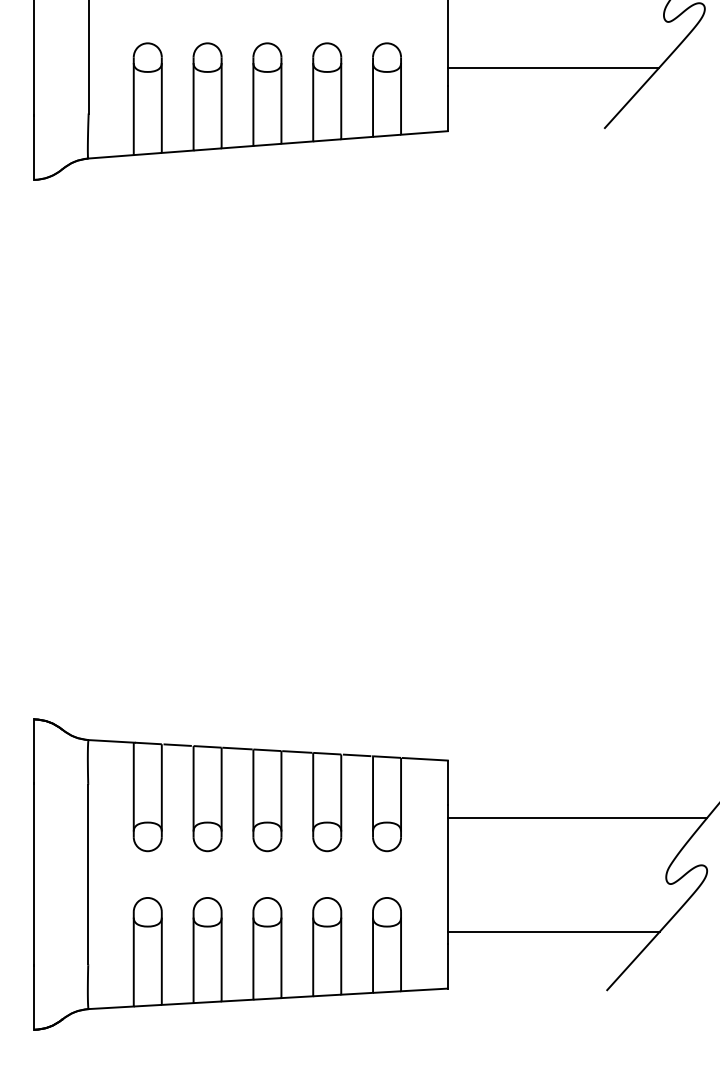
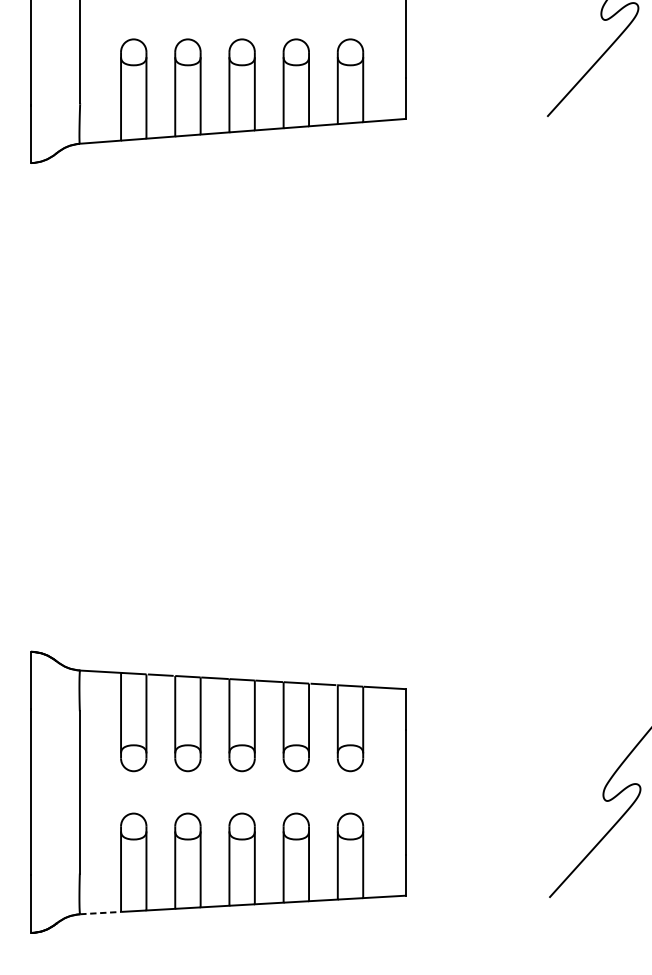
line: (553, 67) -> (501, 61), removed
line: (577, 817) -> (523, 740), removed
line: (553, 931) -> (501, 843), removed
line: (111, 1007) -> (100, 912), solid -> dashed

